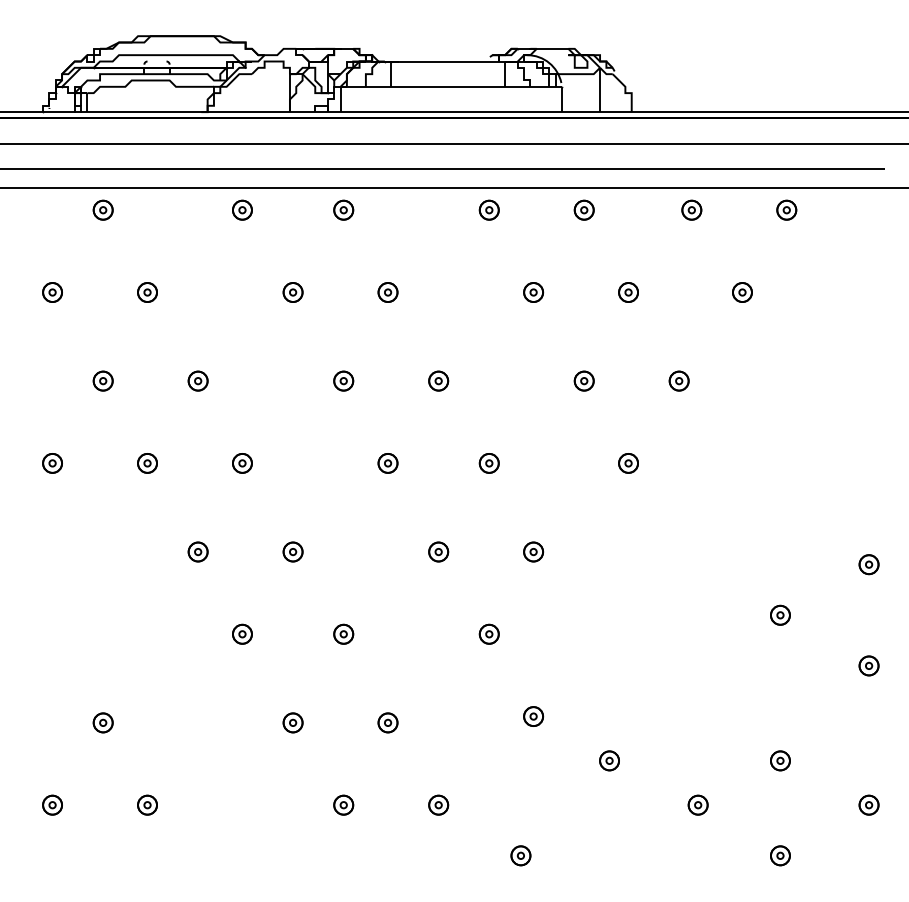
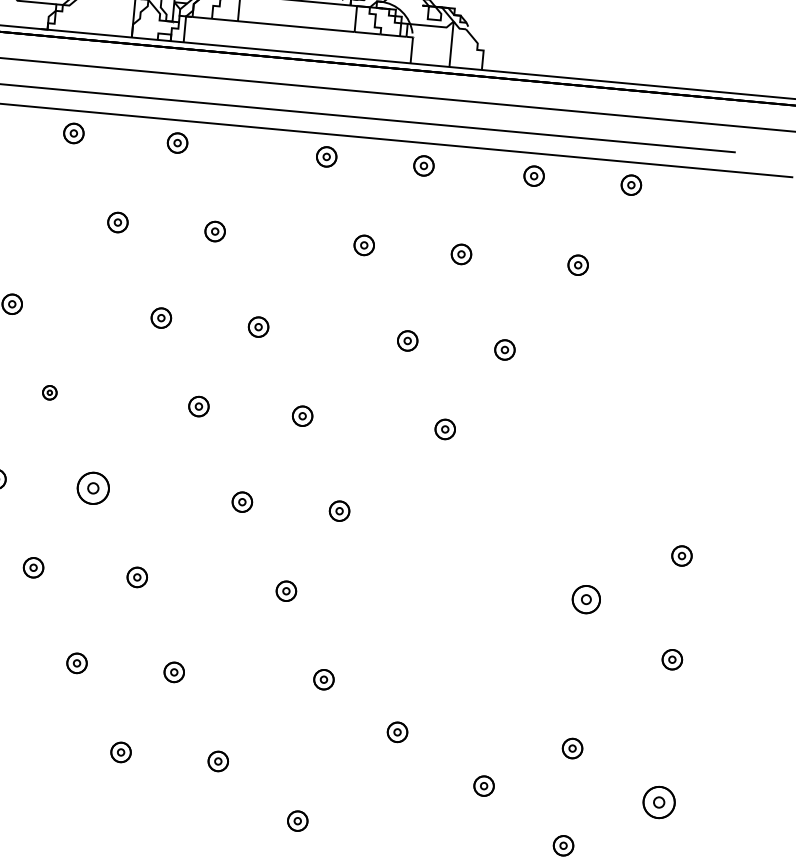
part: (242, 463) -> (49, 392), size x0.7
part: (292, 551) -> (92, 487), size x1.6
part: (780, 614) -> (586, 598), size x1.4
part: (868, 804) -> (658, 801), size x1.6

